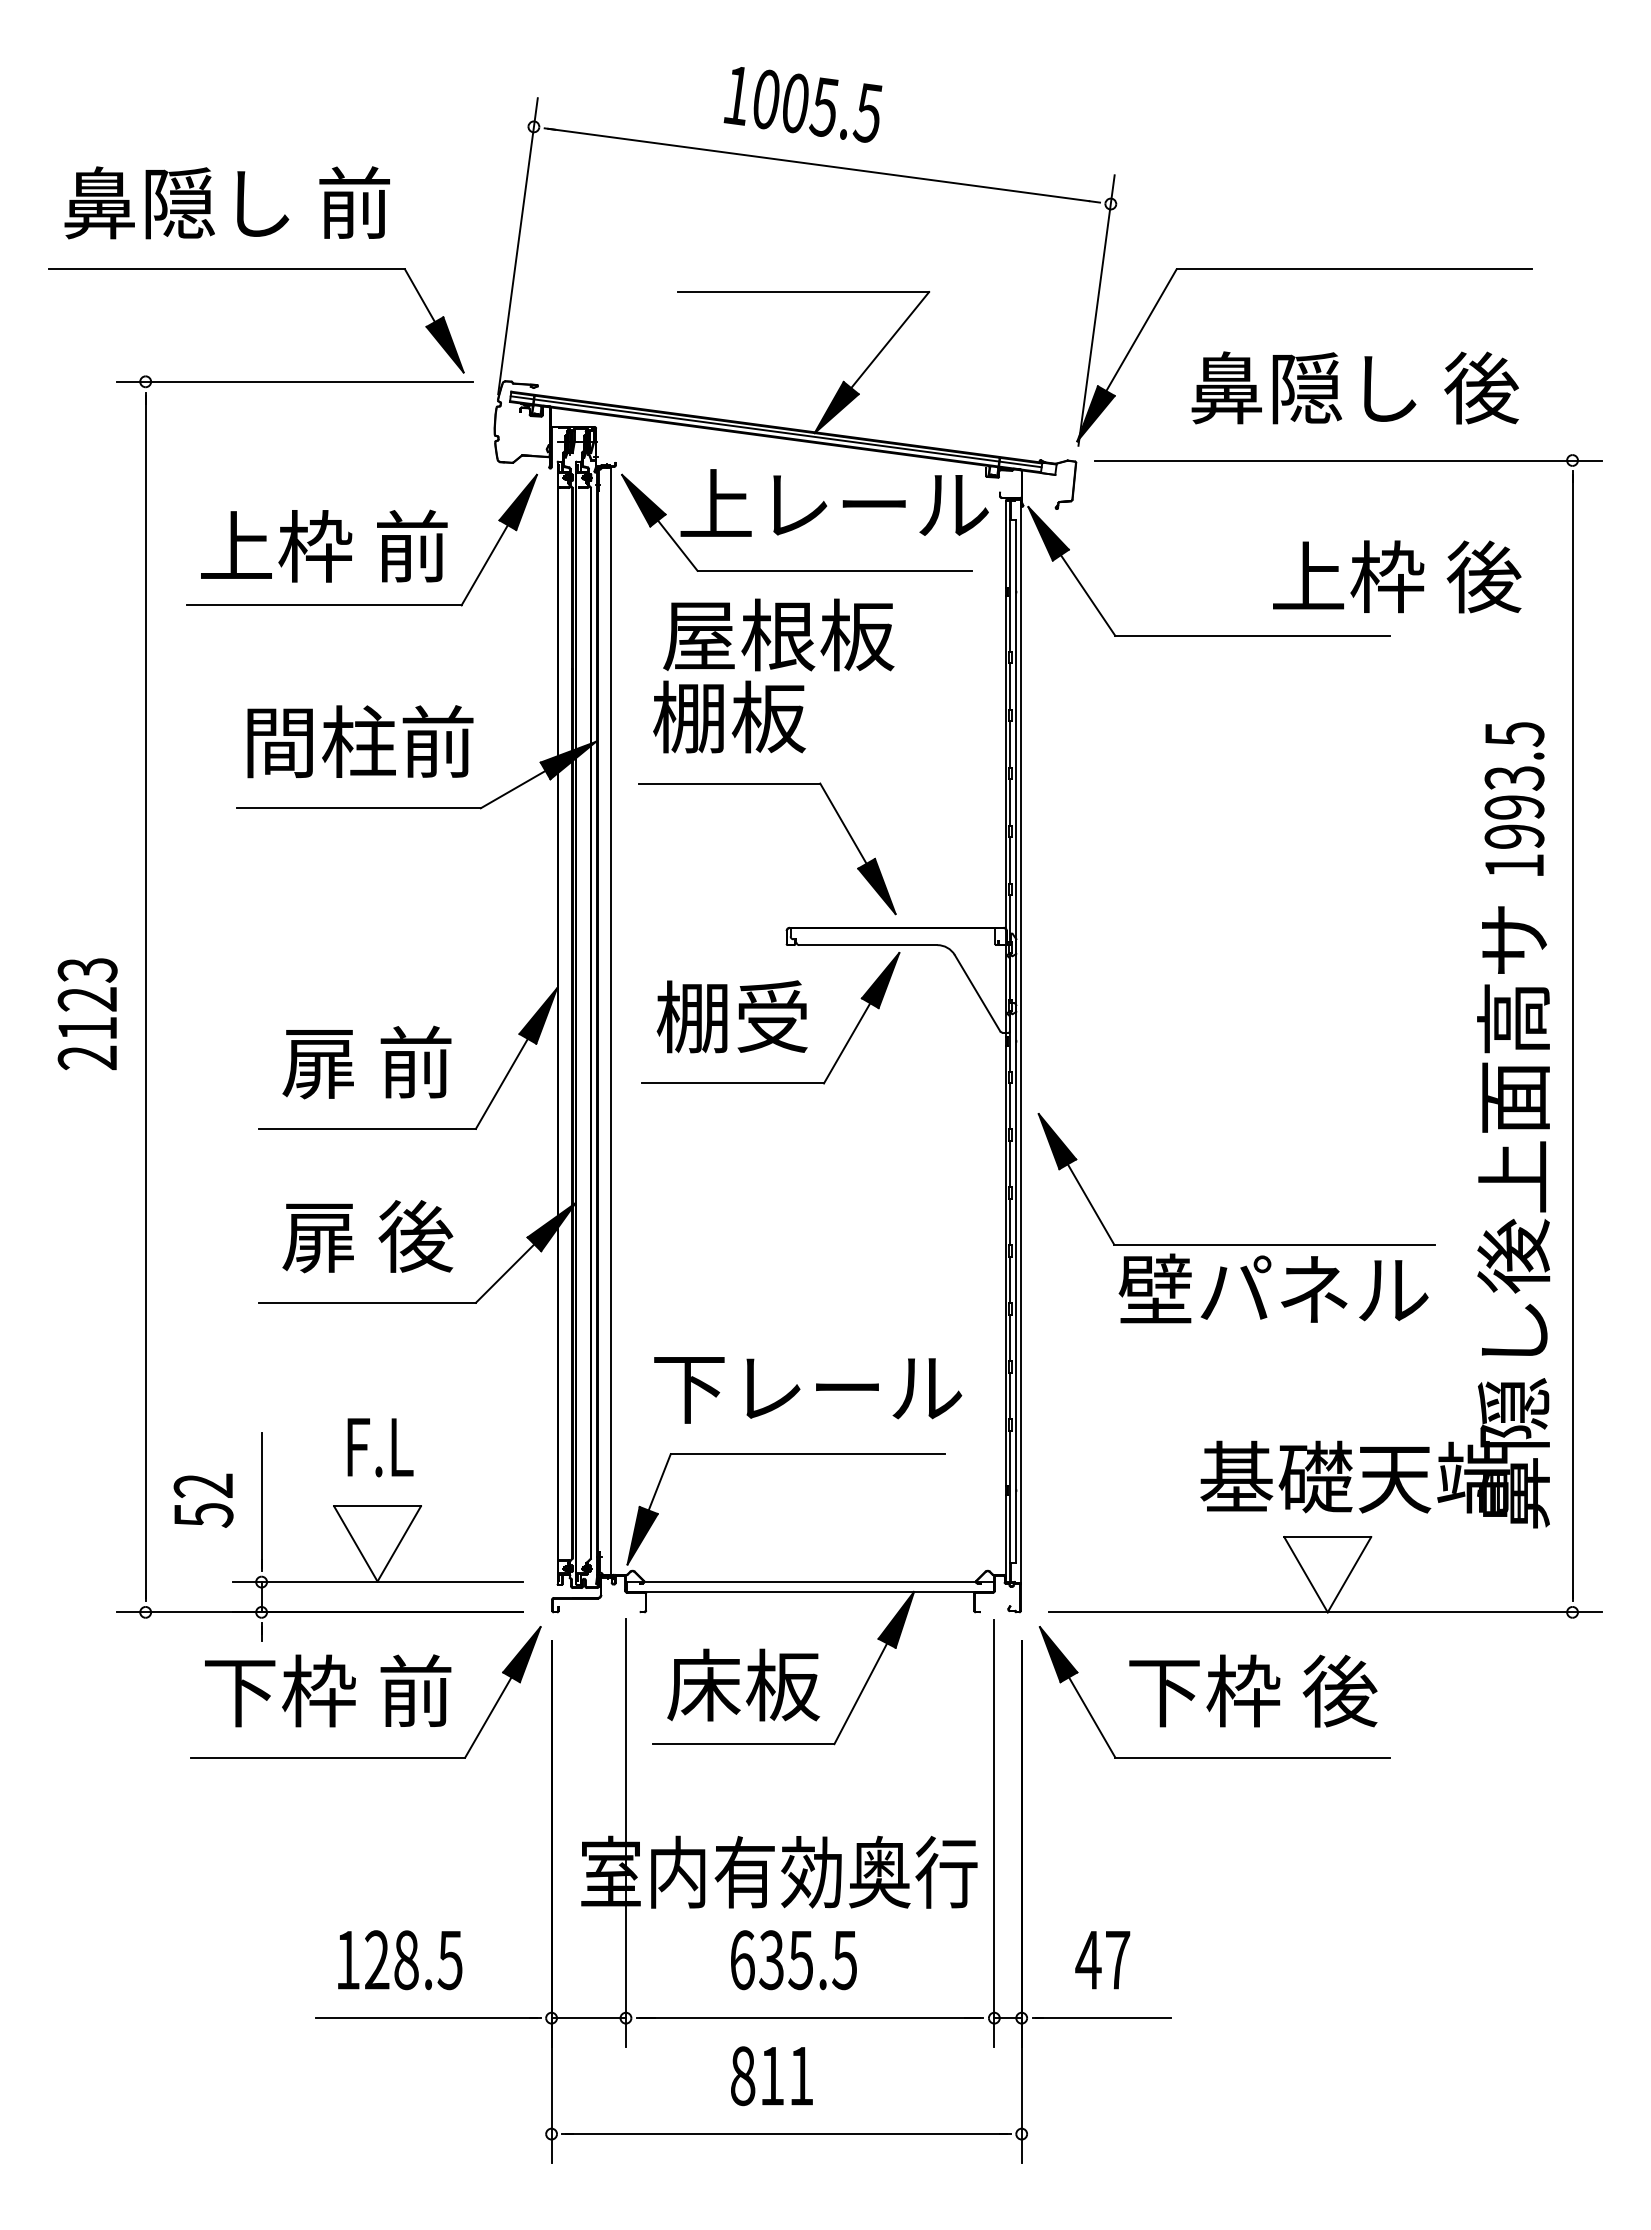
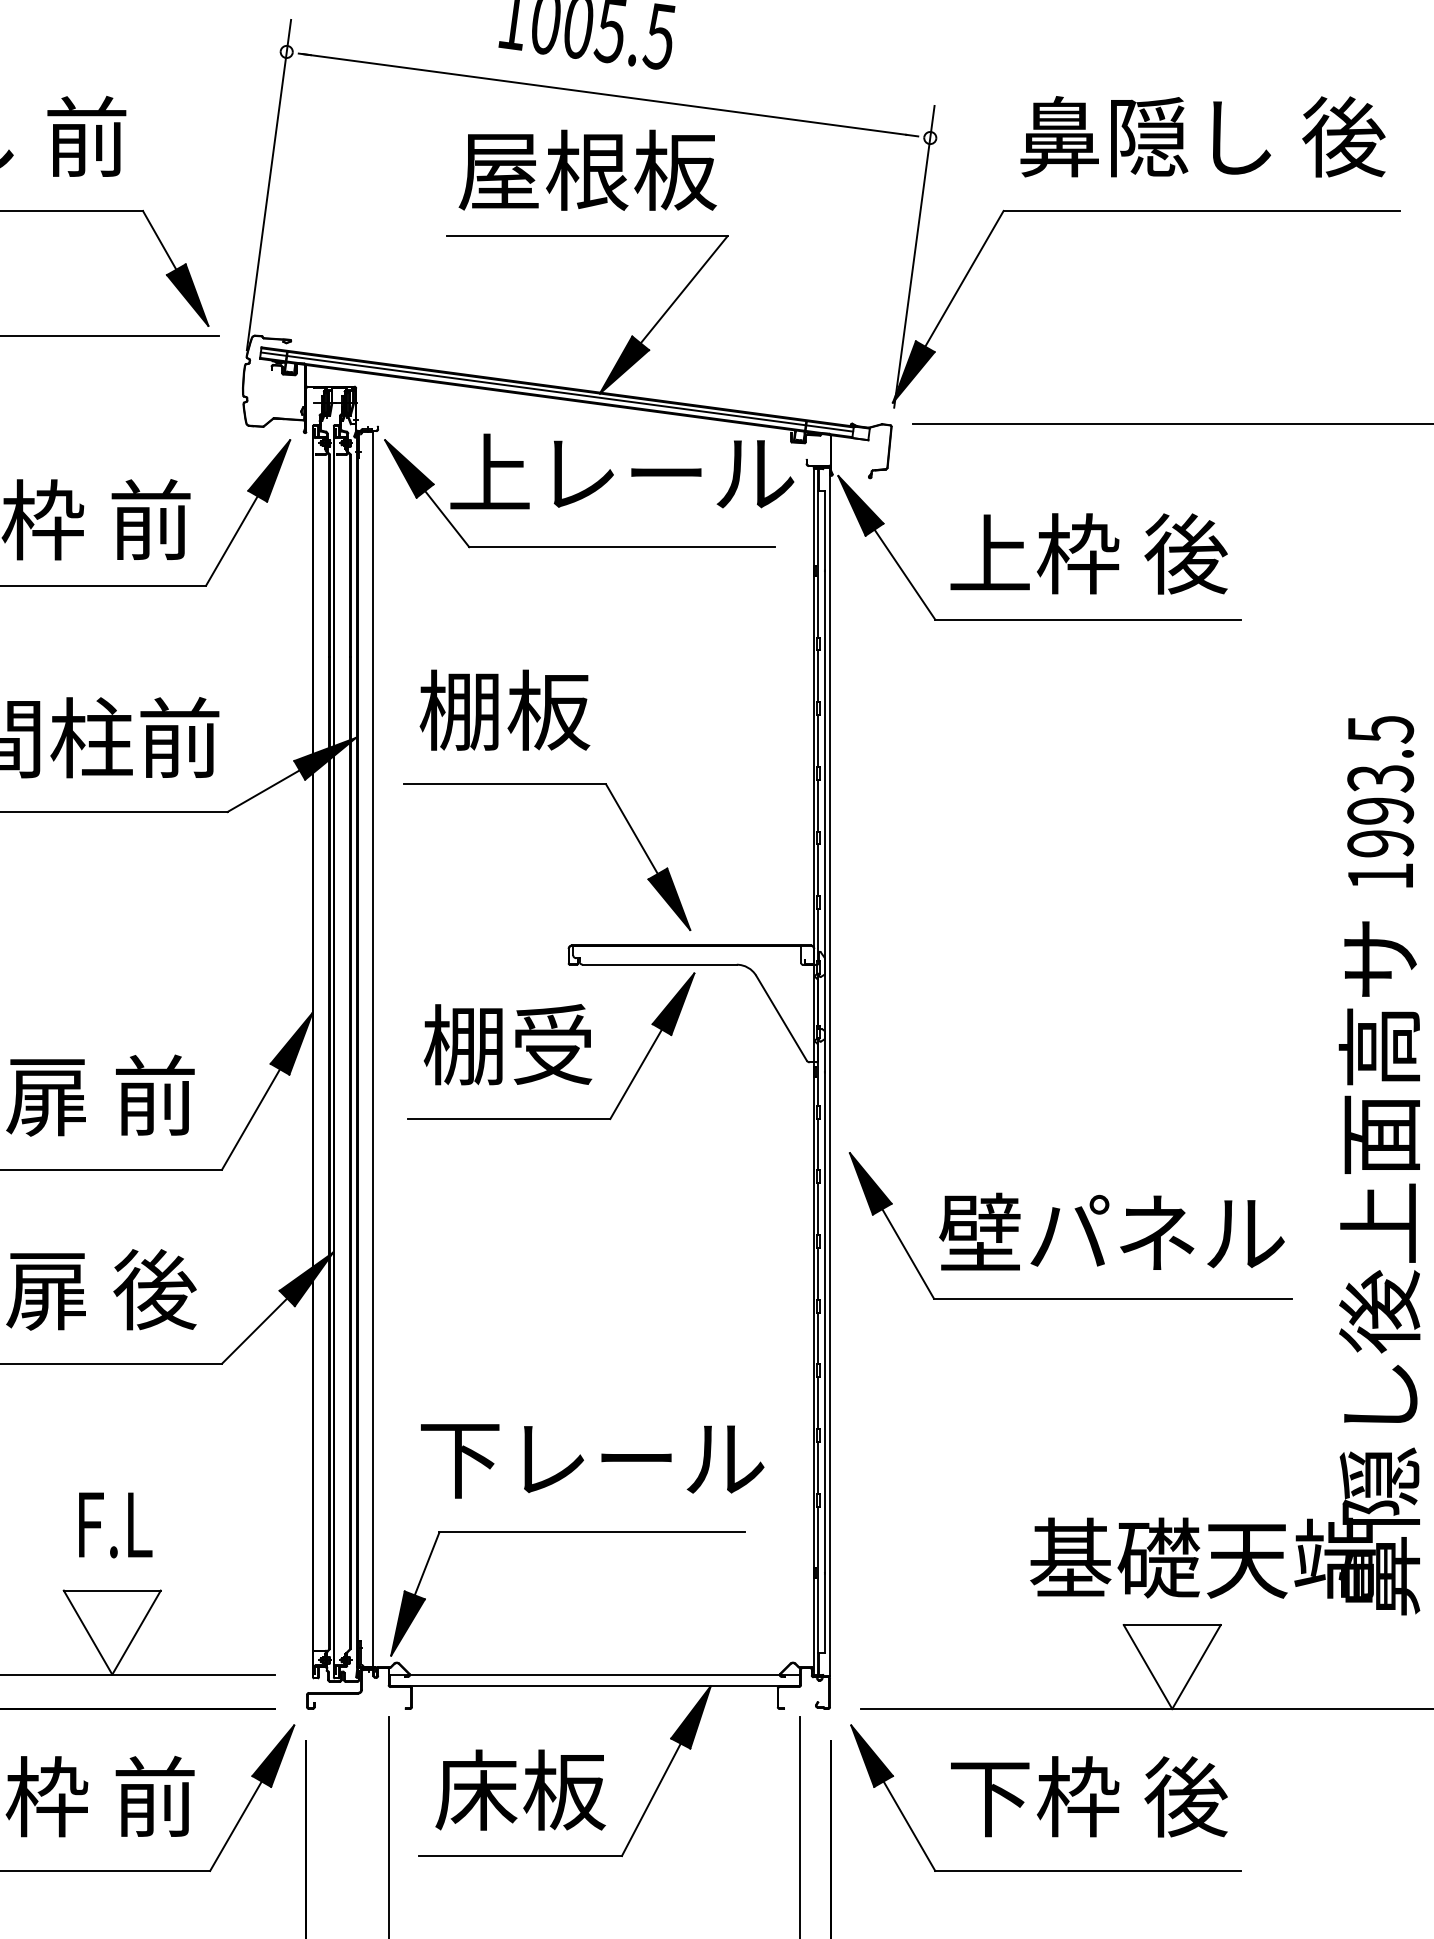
text: (1354, 387) -> (1202, 136), moved
text: (1397, 576) -> (1089, 553), moved
text: (778, 634) -> (587, 169), moved
text: (1273, 1288) -> (1111, 1231), moved

